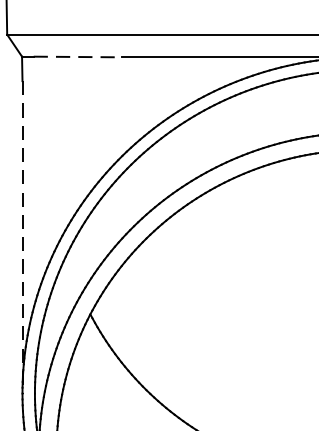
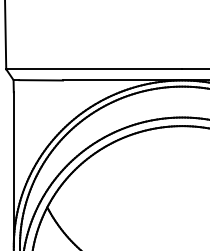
line: (78, 57) -> (41, 80), dashed -> solid
line: (21, 237) -> (13, 169), dashed -> solid

